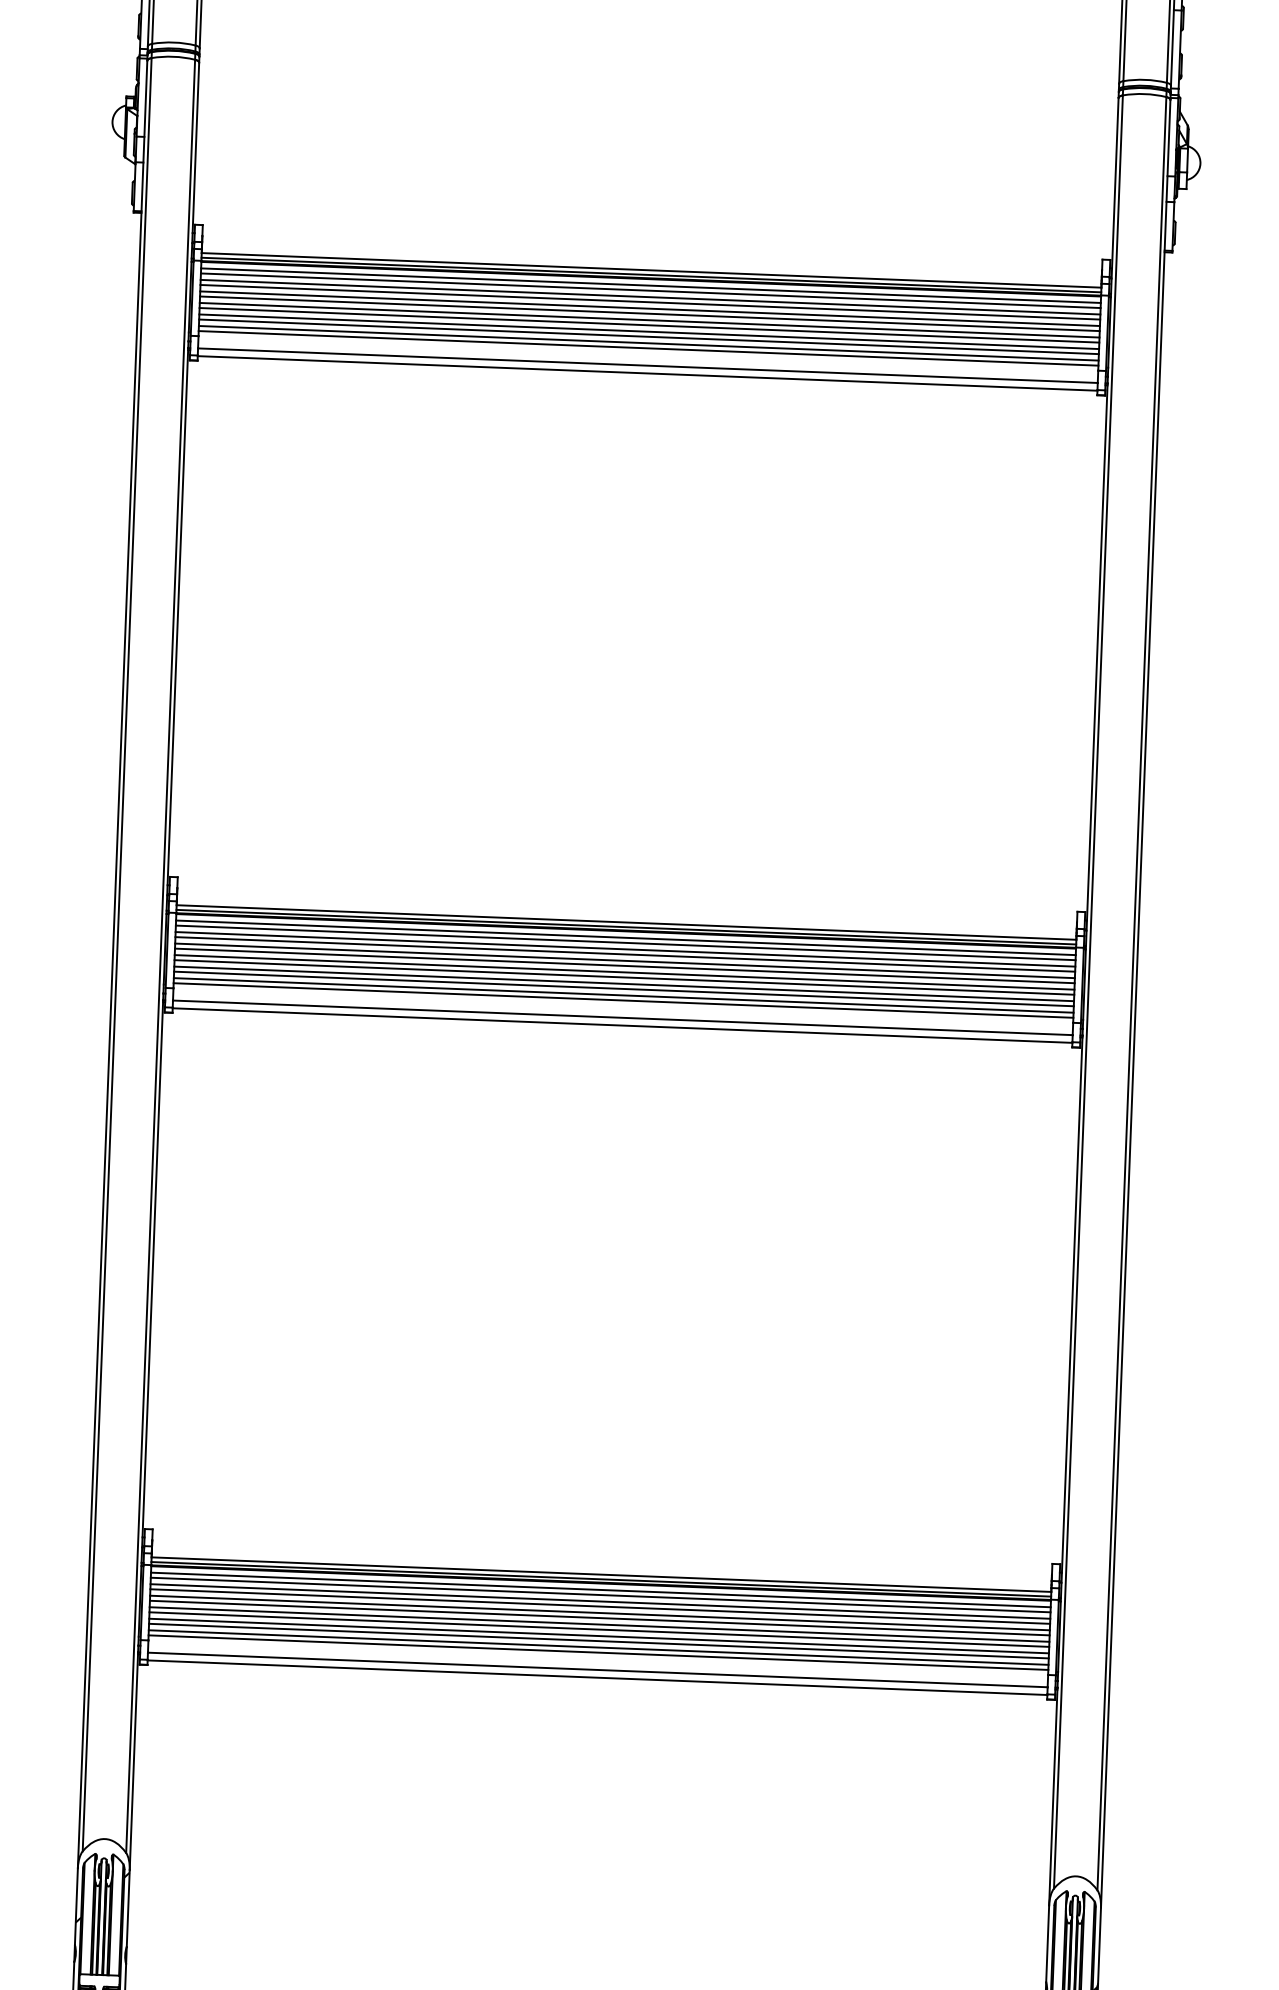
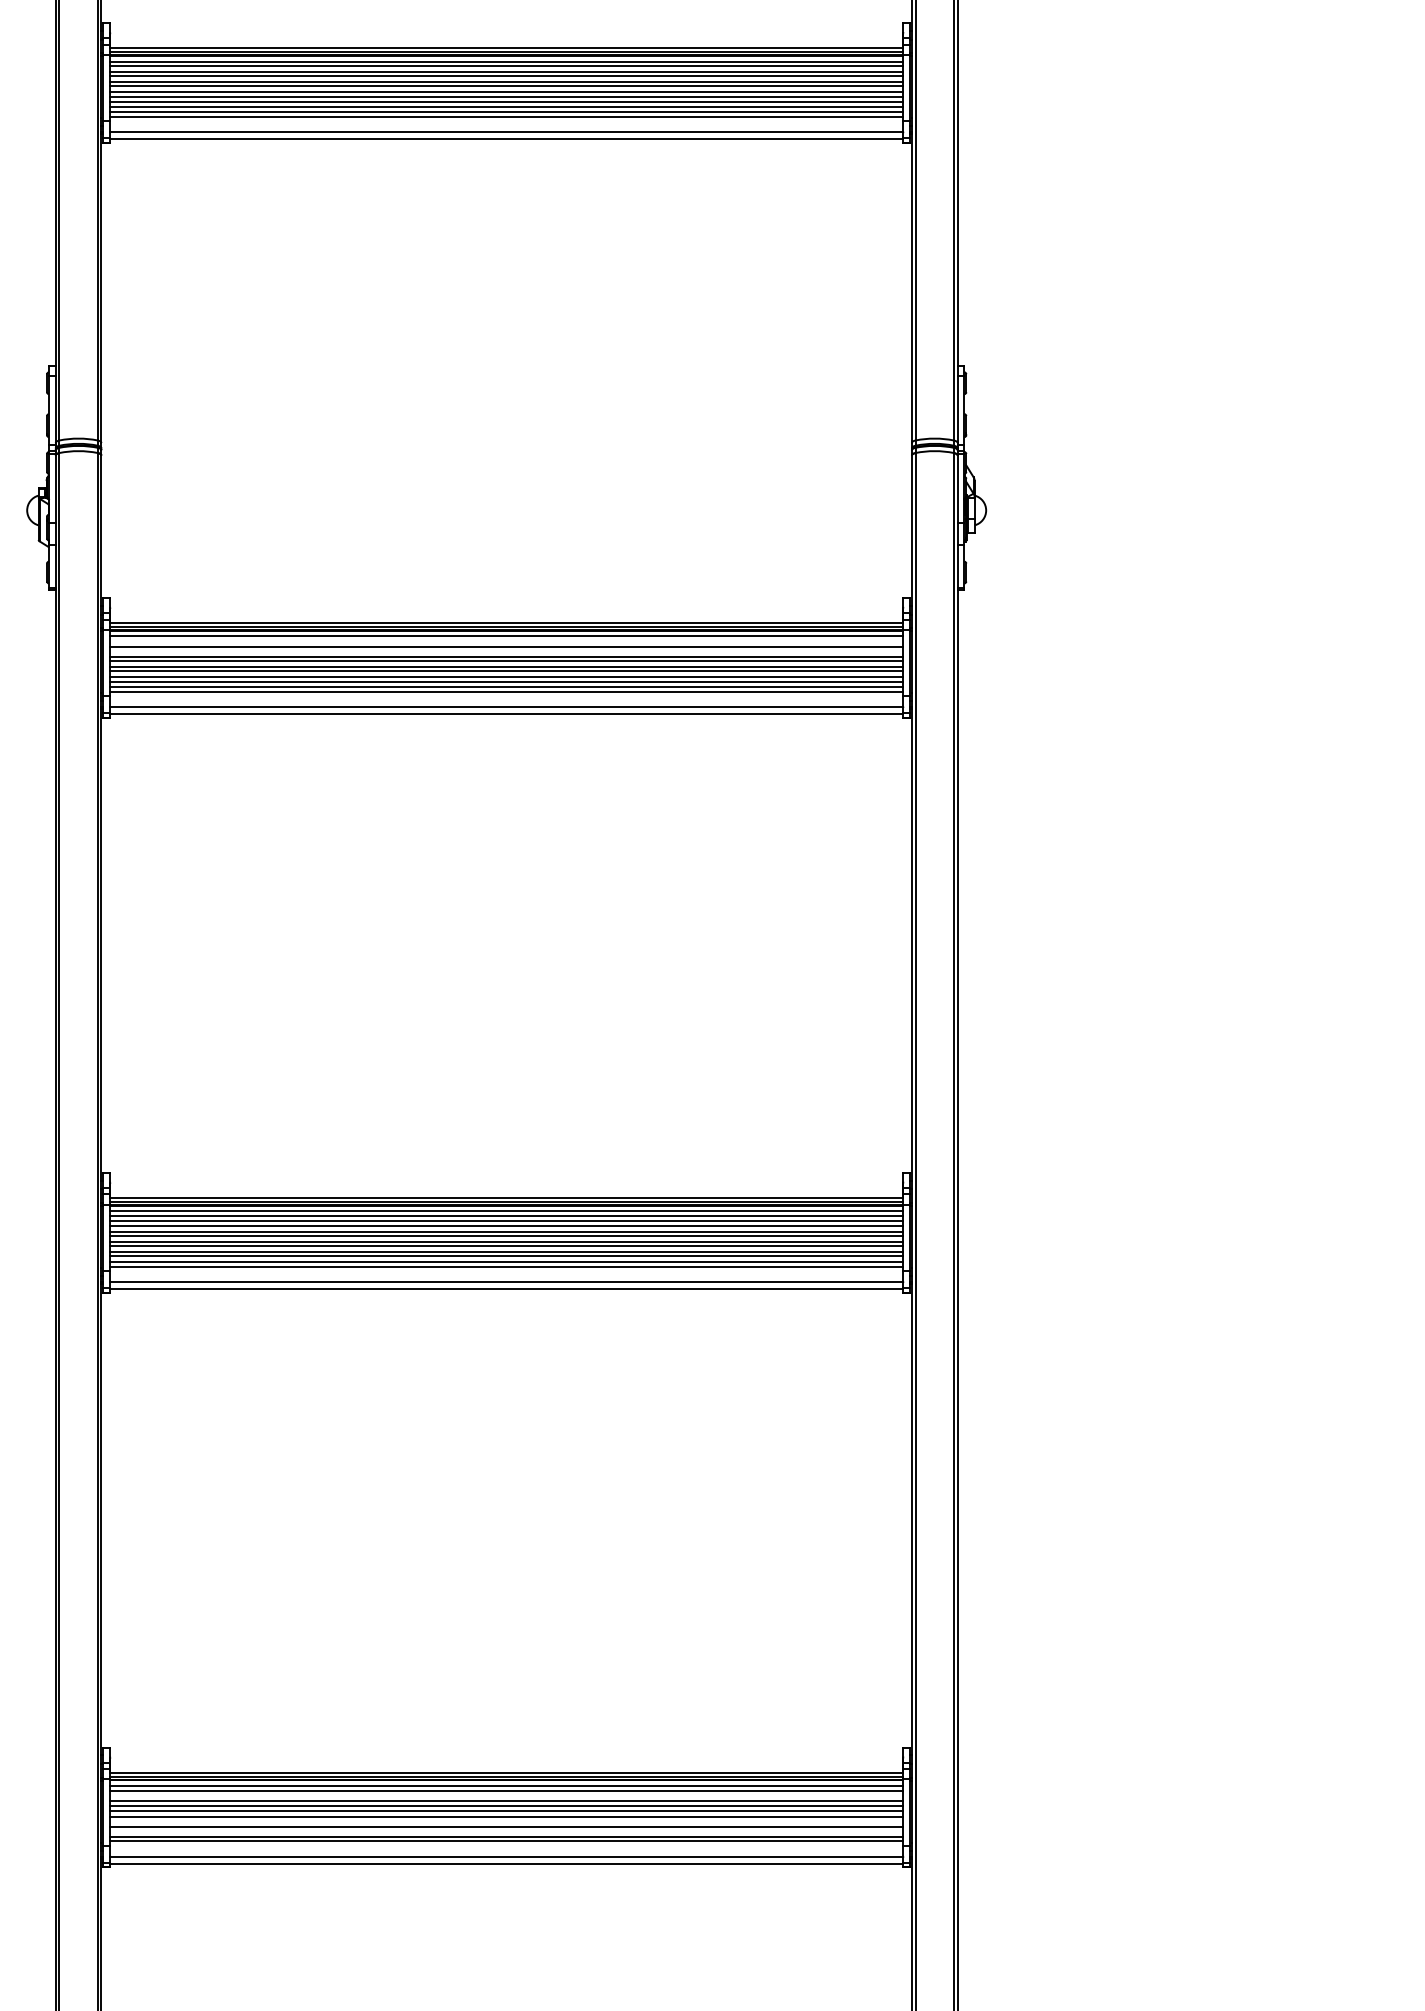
line: (650, 290) -> (506, 640), removed
line: (650, 302) -> (506, 651), removed
line: (600, 1601) -> (506, 1796), removed
line: (599, 1630) -> (506, 1821), removed
line: (598, 1641) -> (506, 1831), removed

